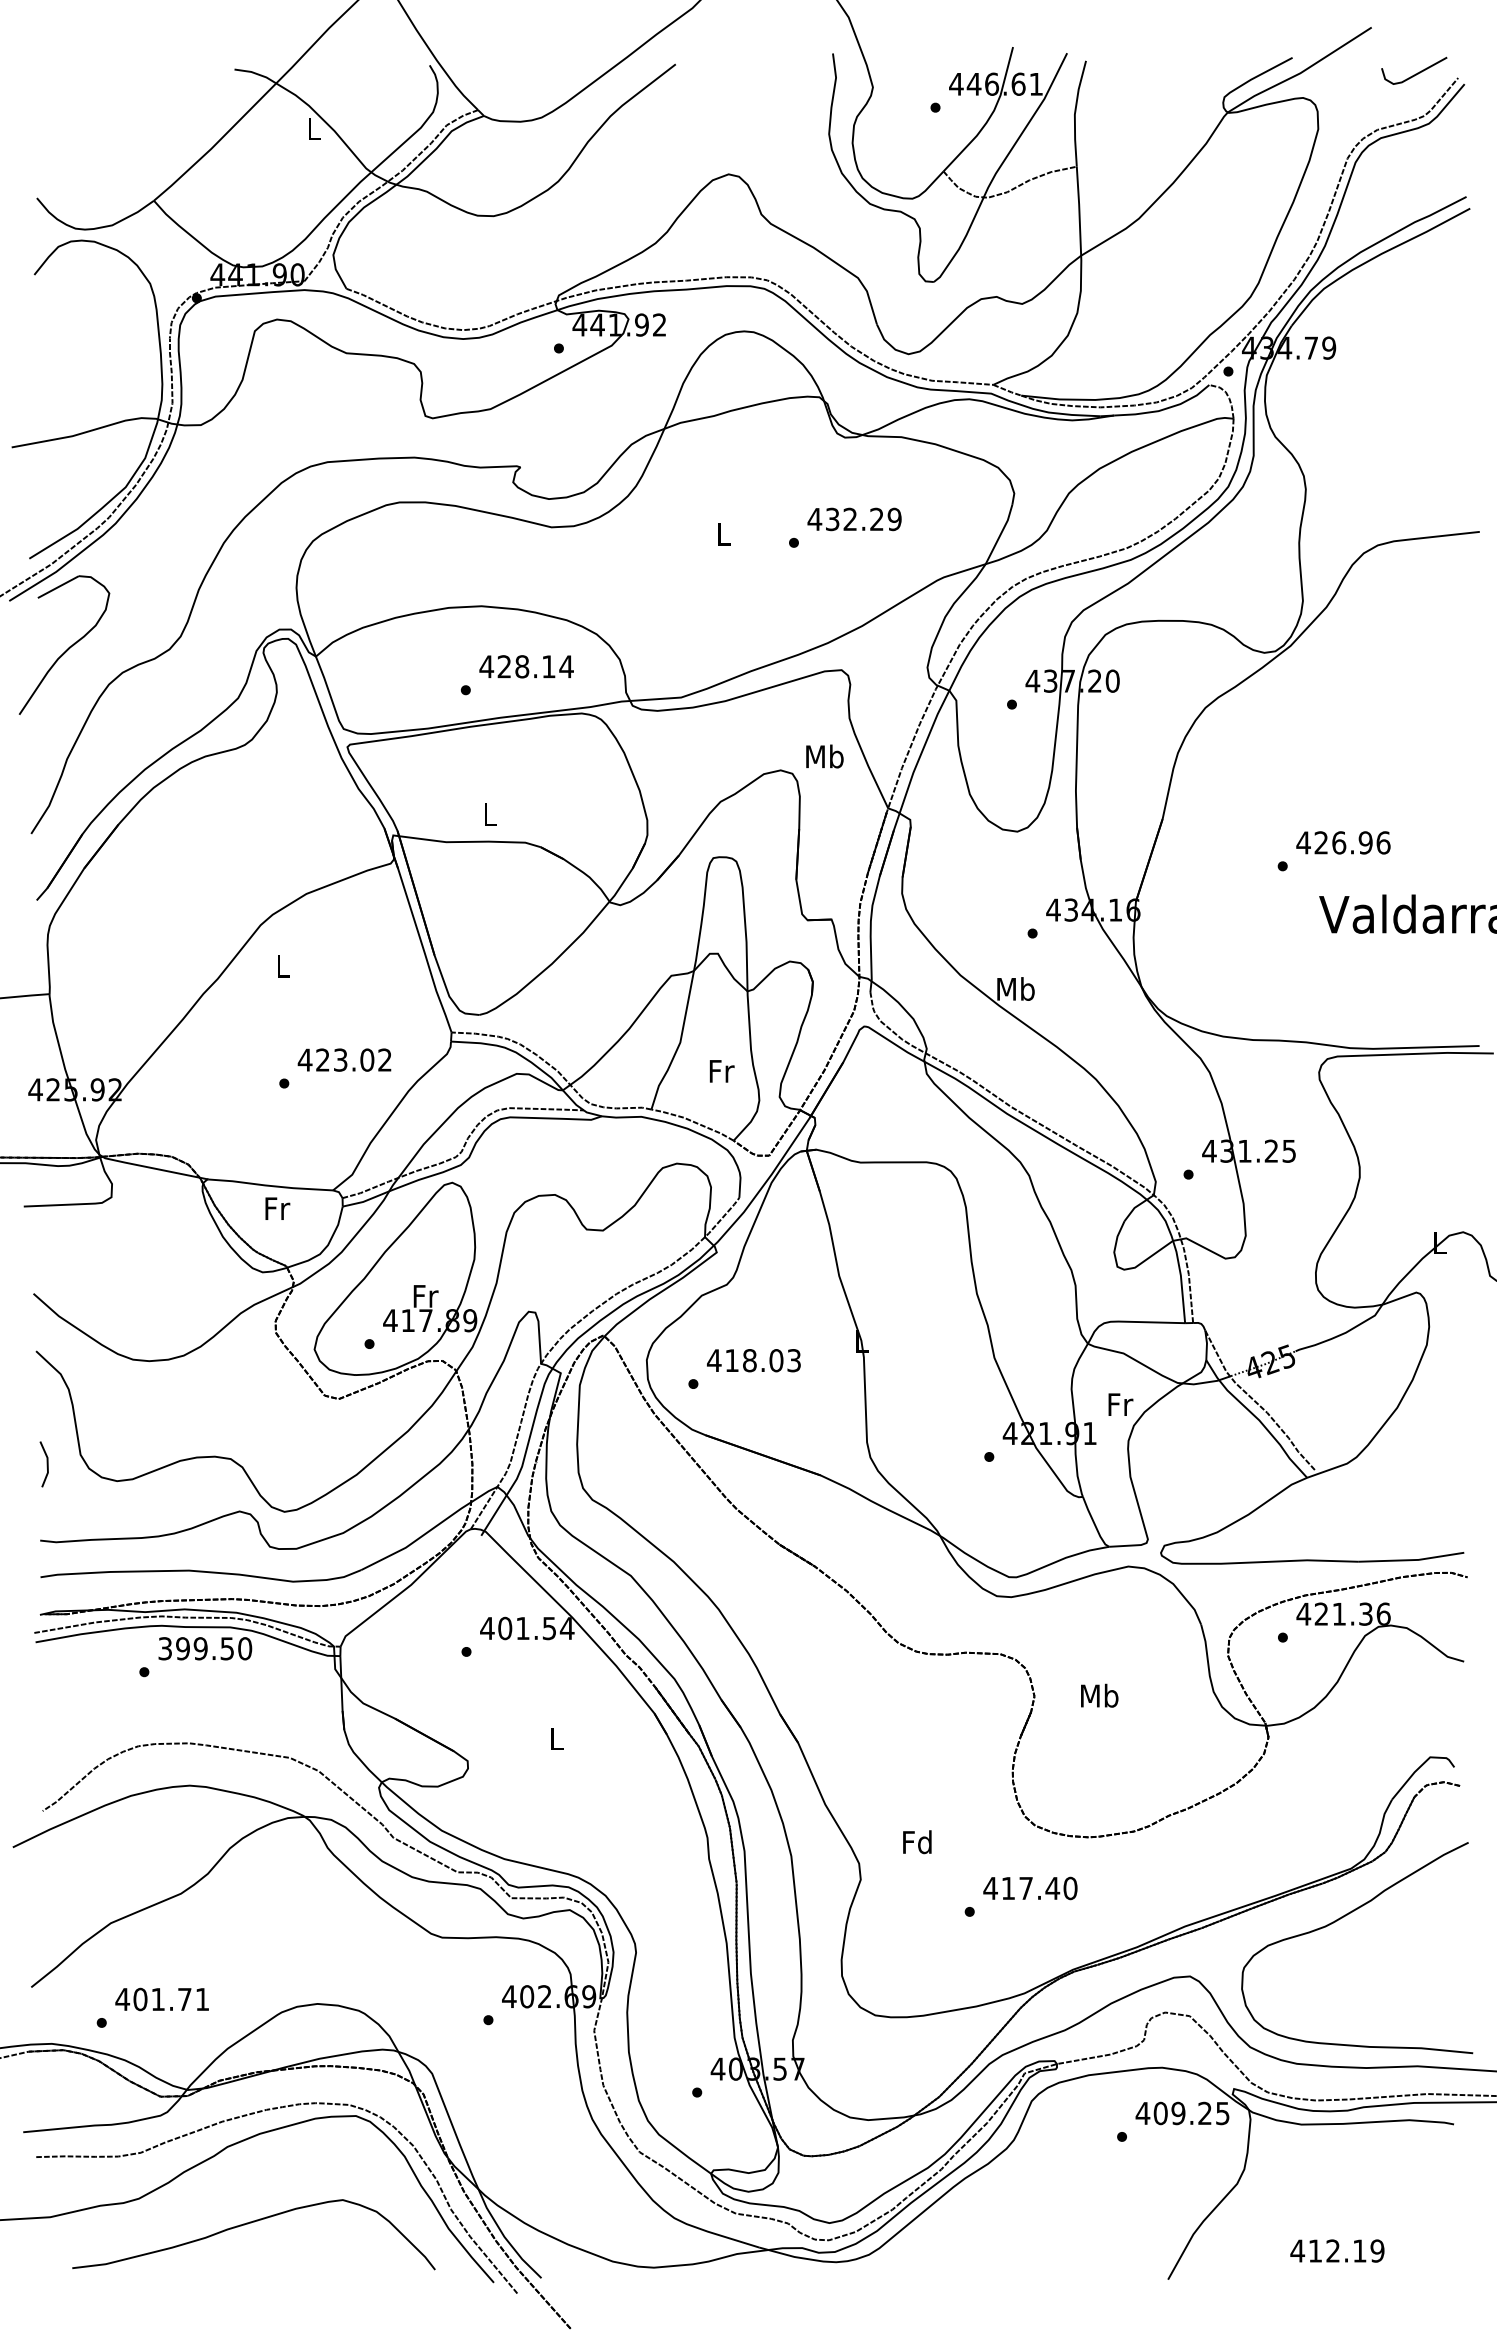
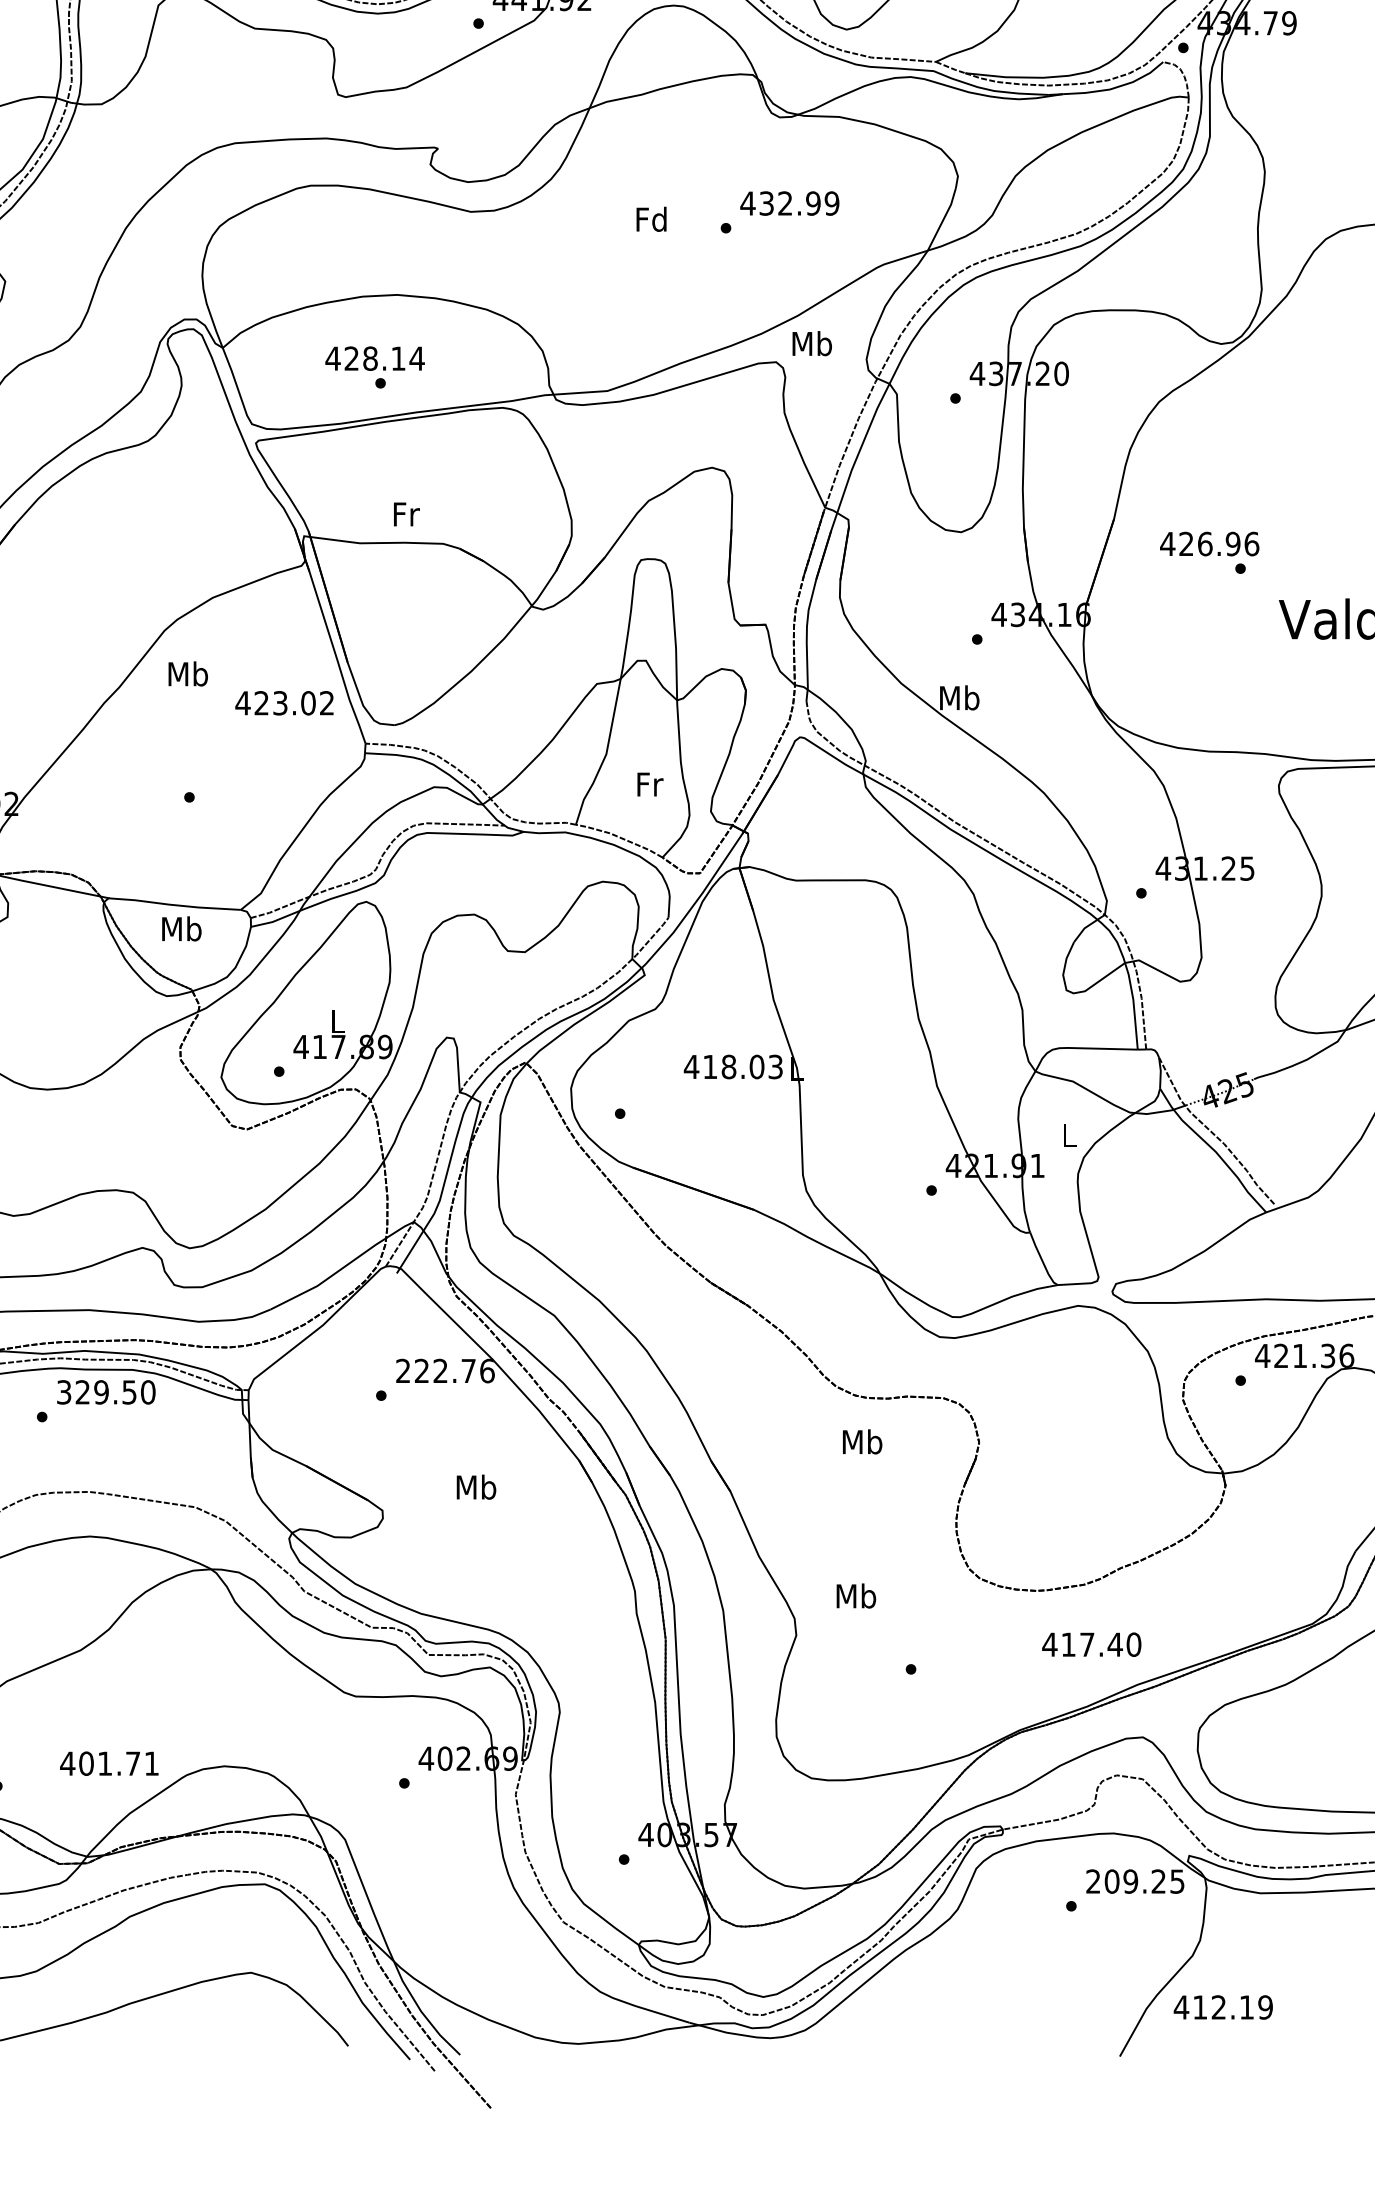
text: (876, 519) -> (812, 203), 432.29 -> 432.99
text: (723, 534) -> (651, 219), L -> Fd
text: (526, 666) -> (374, 358), moved
text: (824, 756) -> (811, 343), moved
text: (490, 814) -> (406, 514), L -> Fr
text: (1343, 842) -> (1209, 543), moved
text: (282, 966) -> (187, 674), L -> Mb
text: (344, 1059) -> (284, 702), moved
text: (276, 1208) -> (181, 928), Fr -> Mb
text: (425, 1296) -> (338, 1021), Fr -> L
text: (753, 1360) -> (732, 1066), moved
text: (1120, 1404) -> (1069, 1135), Fr -> L
text: (527, 1628) -> (445, 1371), 401.54 -> 222.76
text: (182, 1648) -> (82, 1392), 399.50 -> 329.50
text: (1099, 1695) -> (862, 1441), moved
text: (556, 1738) -> (476, 1486), L -> Mb
text: (917, 1842) -> (856, 1596), Fd -> Mb
text: (1030, 1888) -> (1091, 1644), moved
text: (161, 1999) -> (108, 1763), moved
text: (1142, 2112) -> (1092, 1880), 409.25 -> 209.25
text: (1337, 2250) -> (1223, 2006), moved

